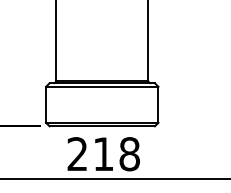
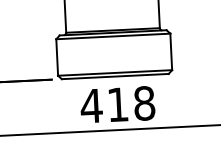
text: (77, 153) -> (91, 105), 218 -> 418

